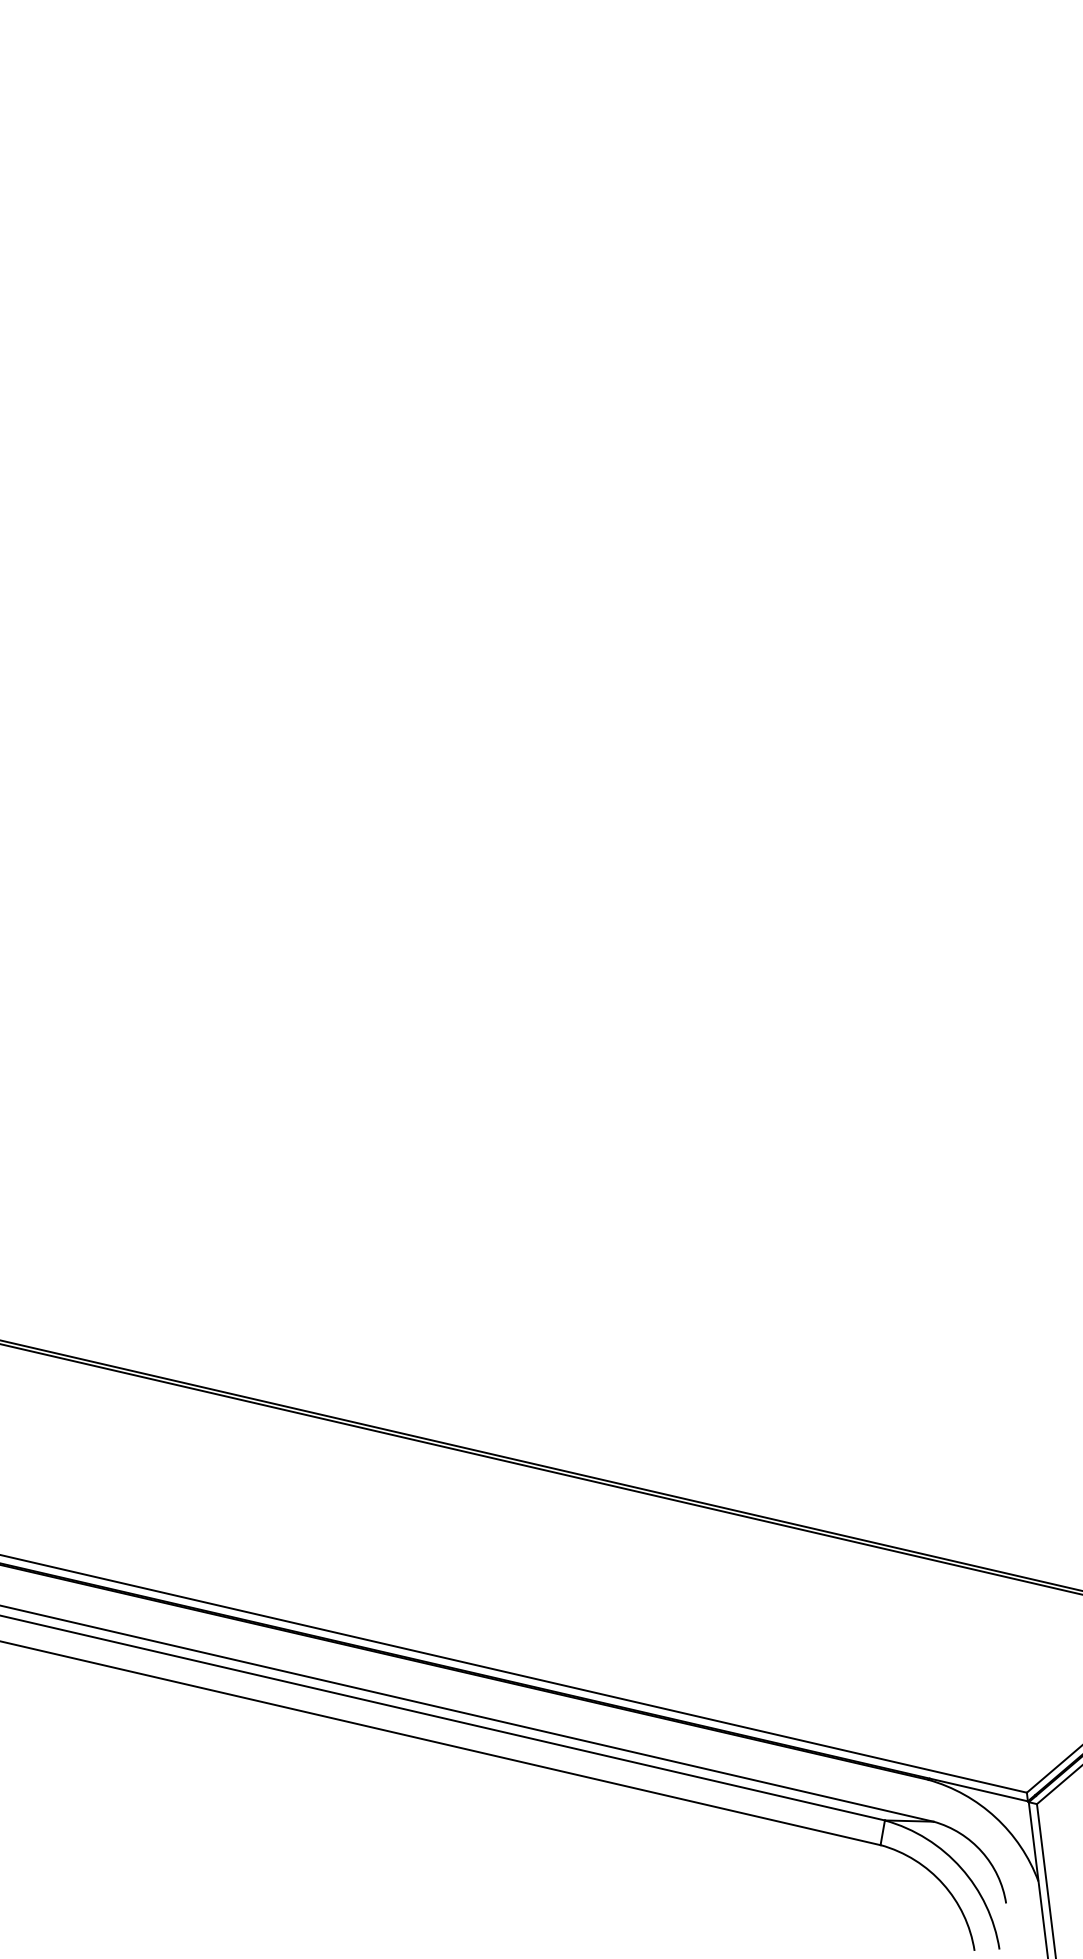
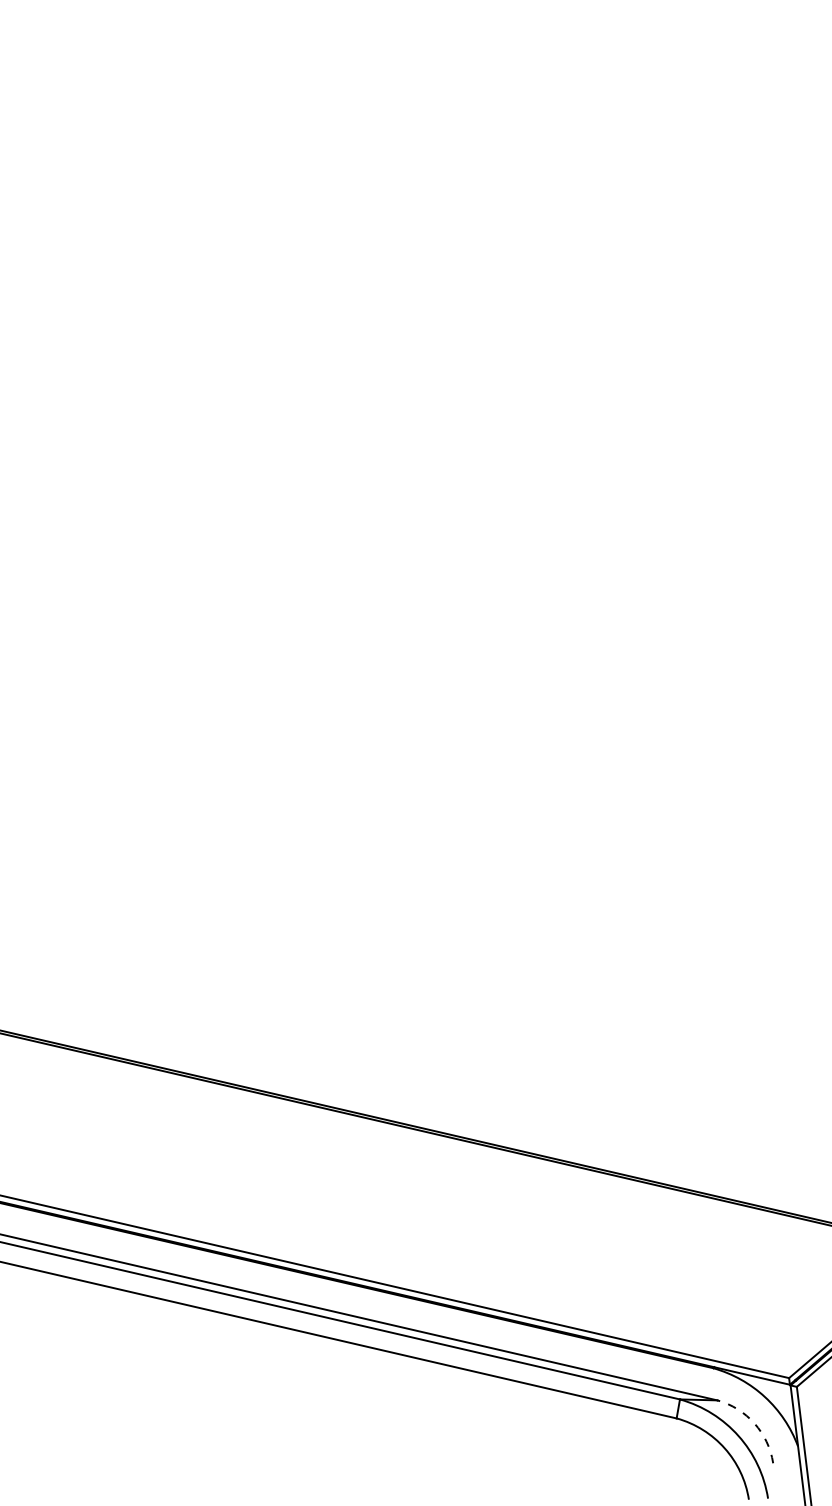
arc: (981, 1851) -> (754, 1423), solid -> dashed

